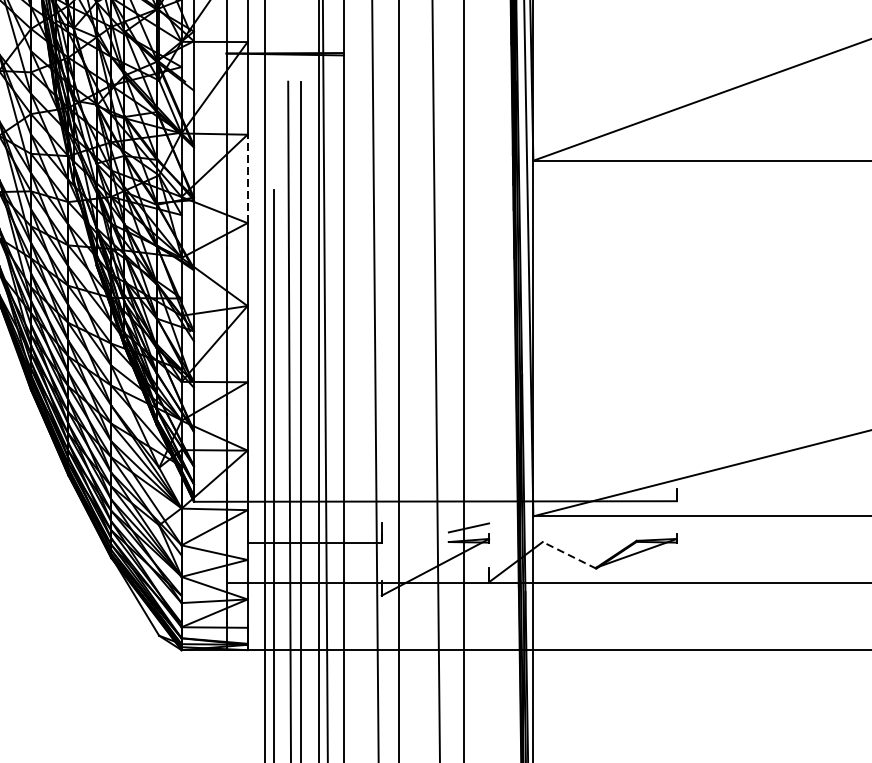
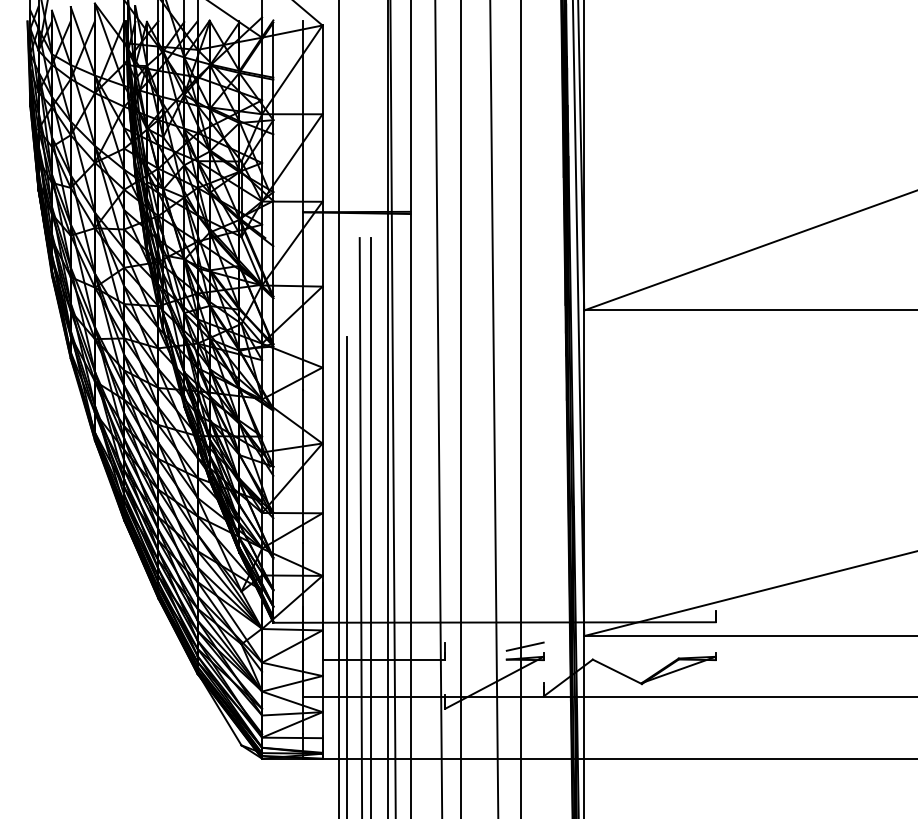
line: (247, 178) -> (322, 326), dashed -> solid
line: (568, 555) -> (616, 671), dashed -> solid

